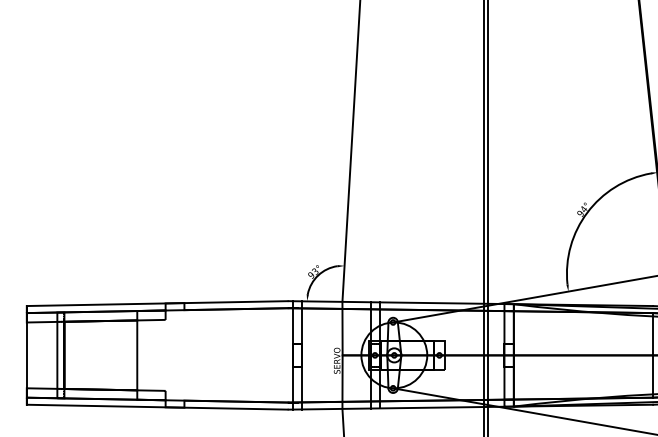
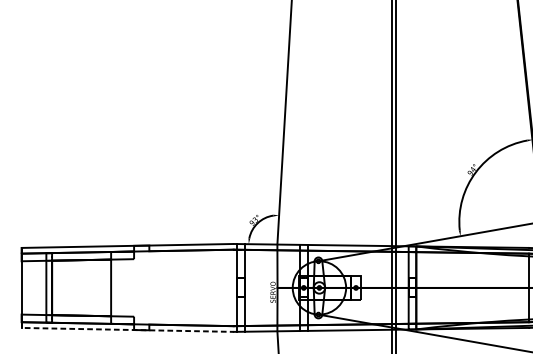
line: (153, 407) -> (124, 330), solid -> dashed

